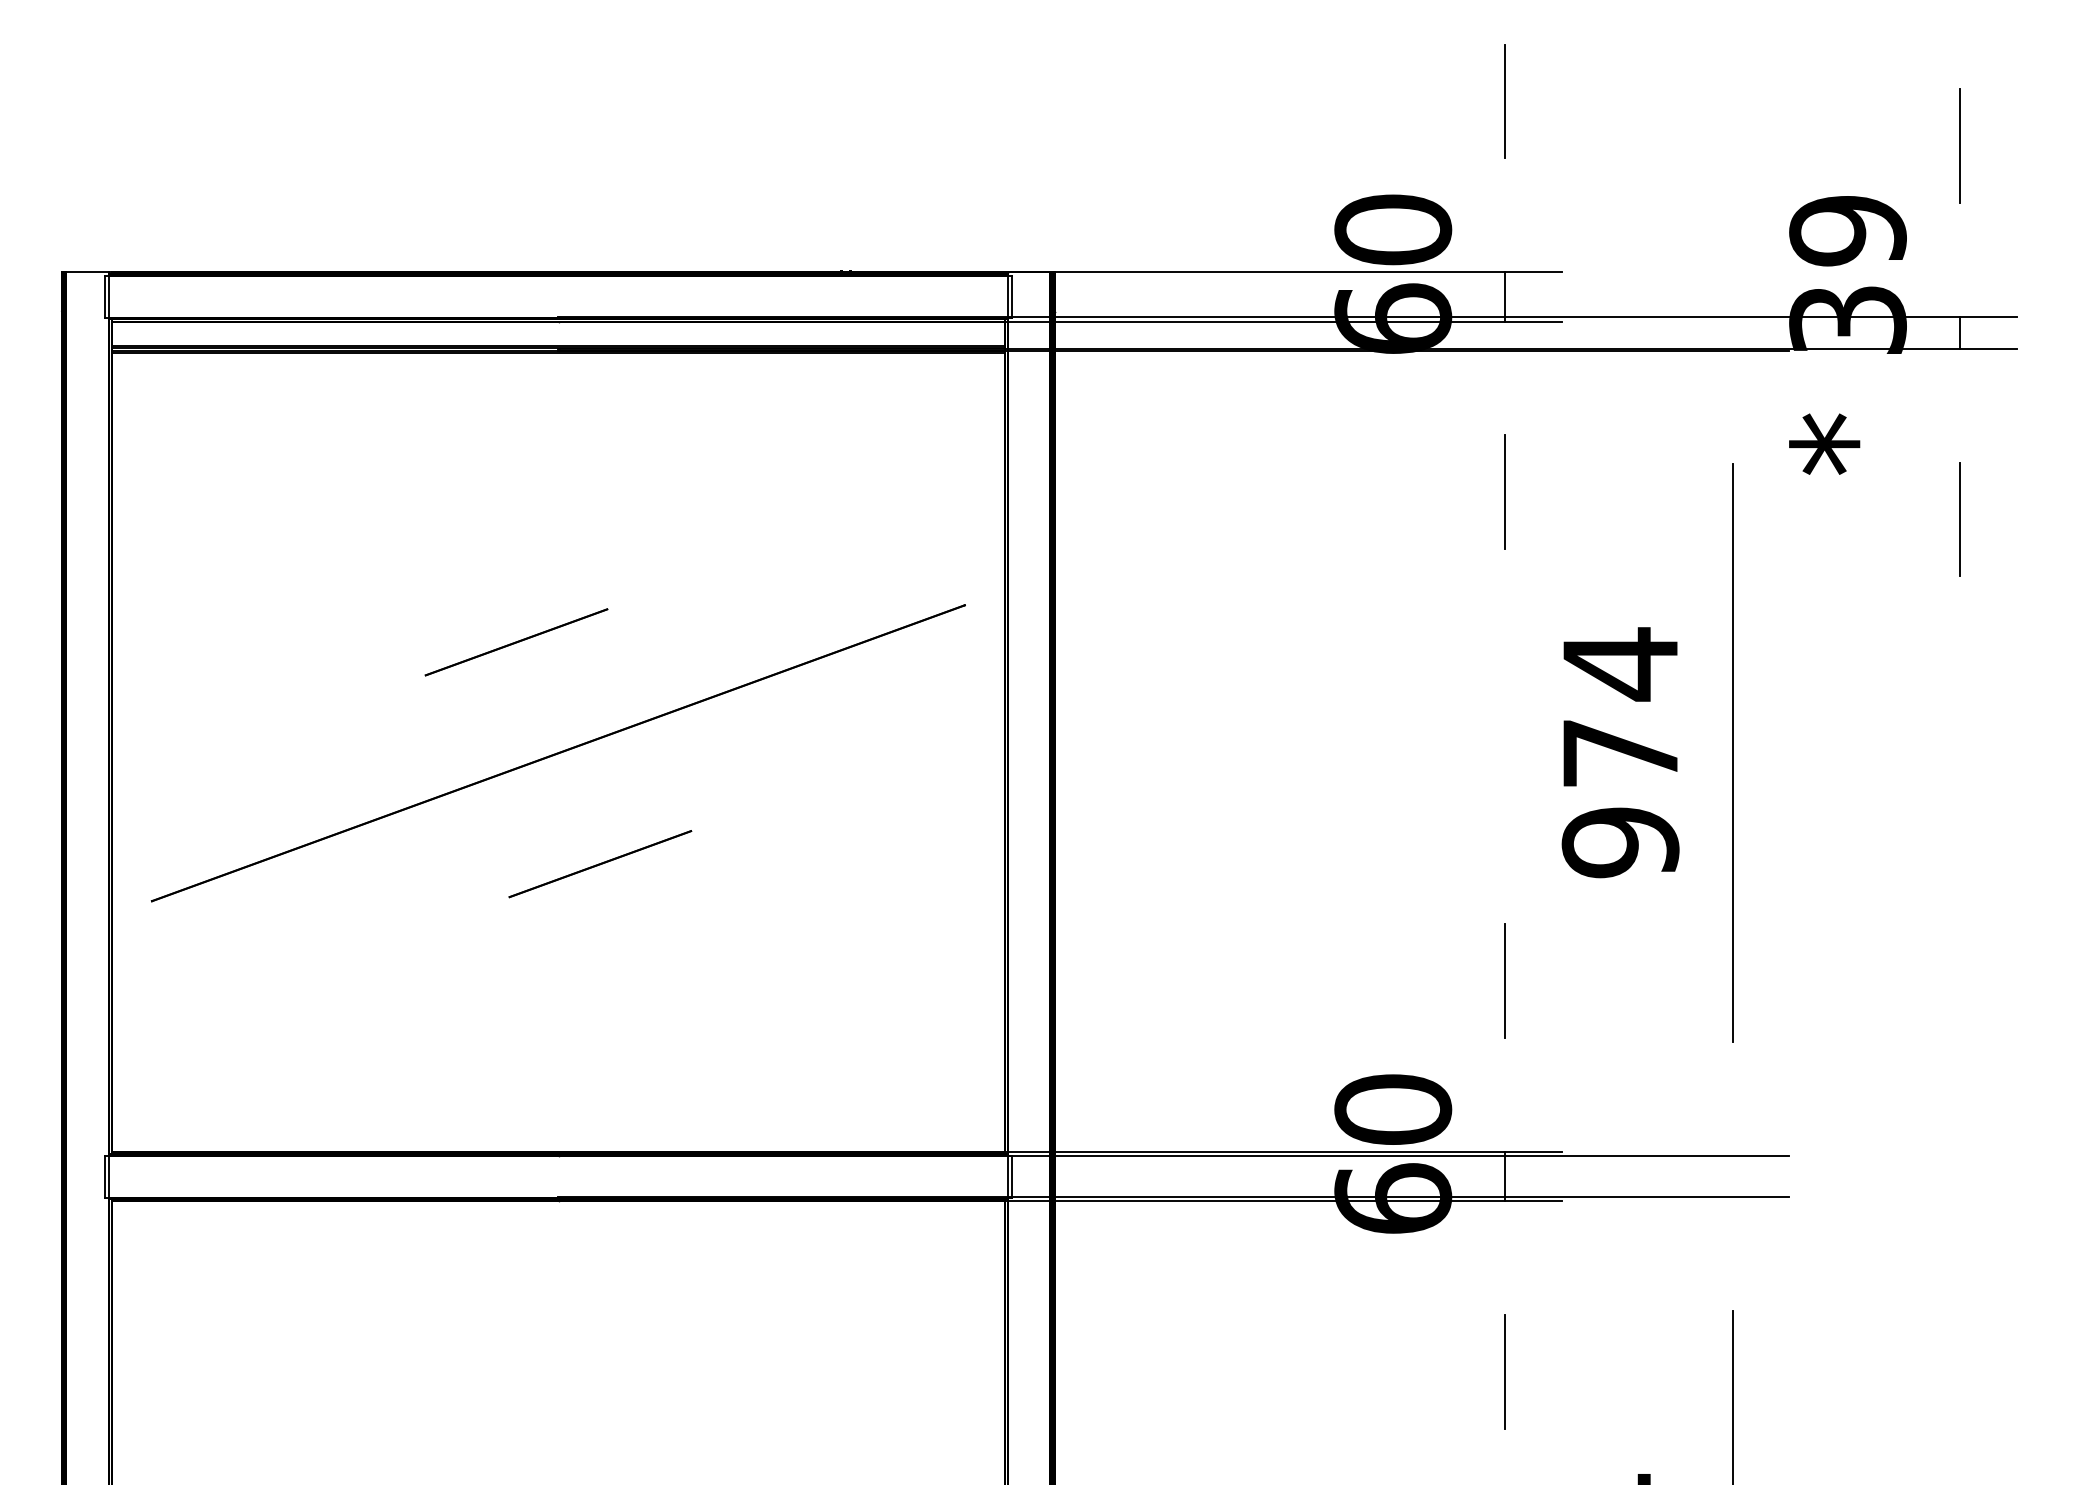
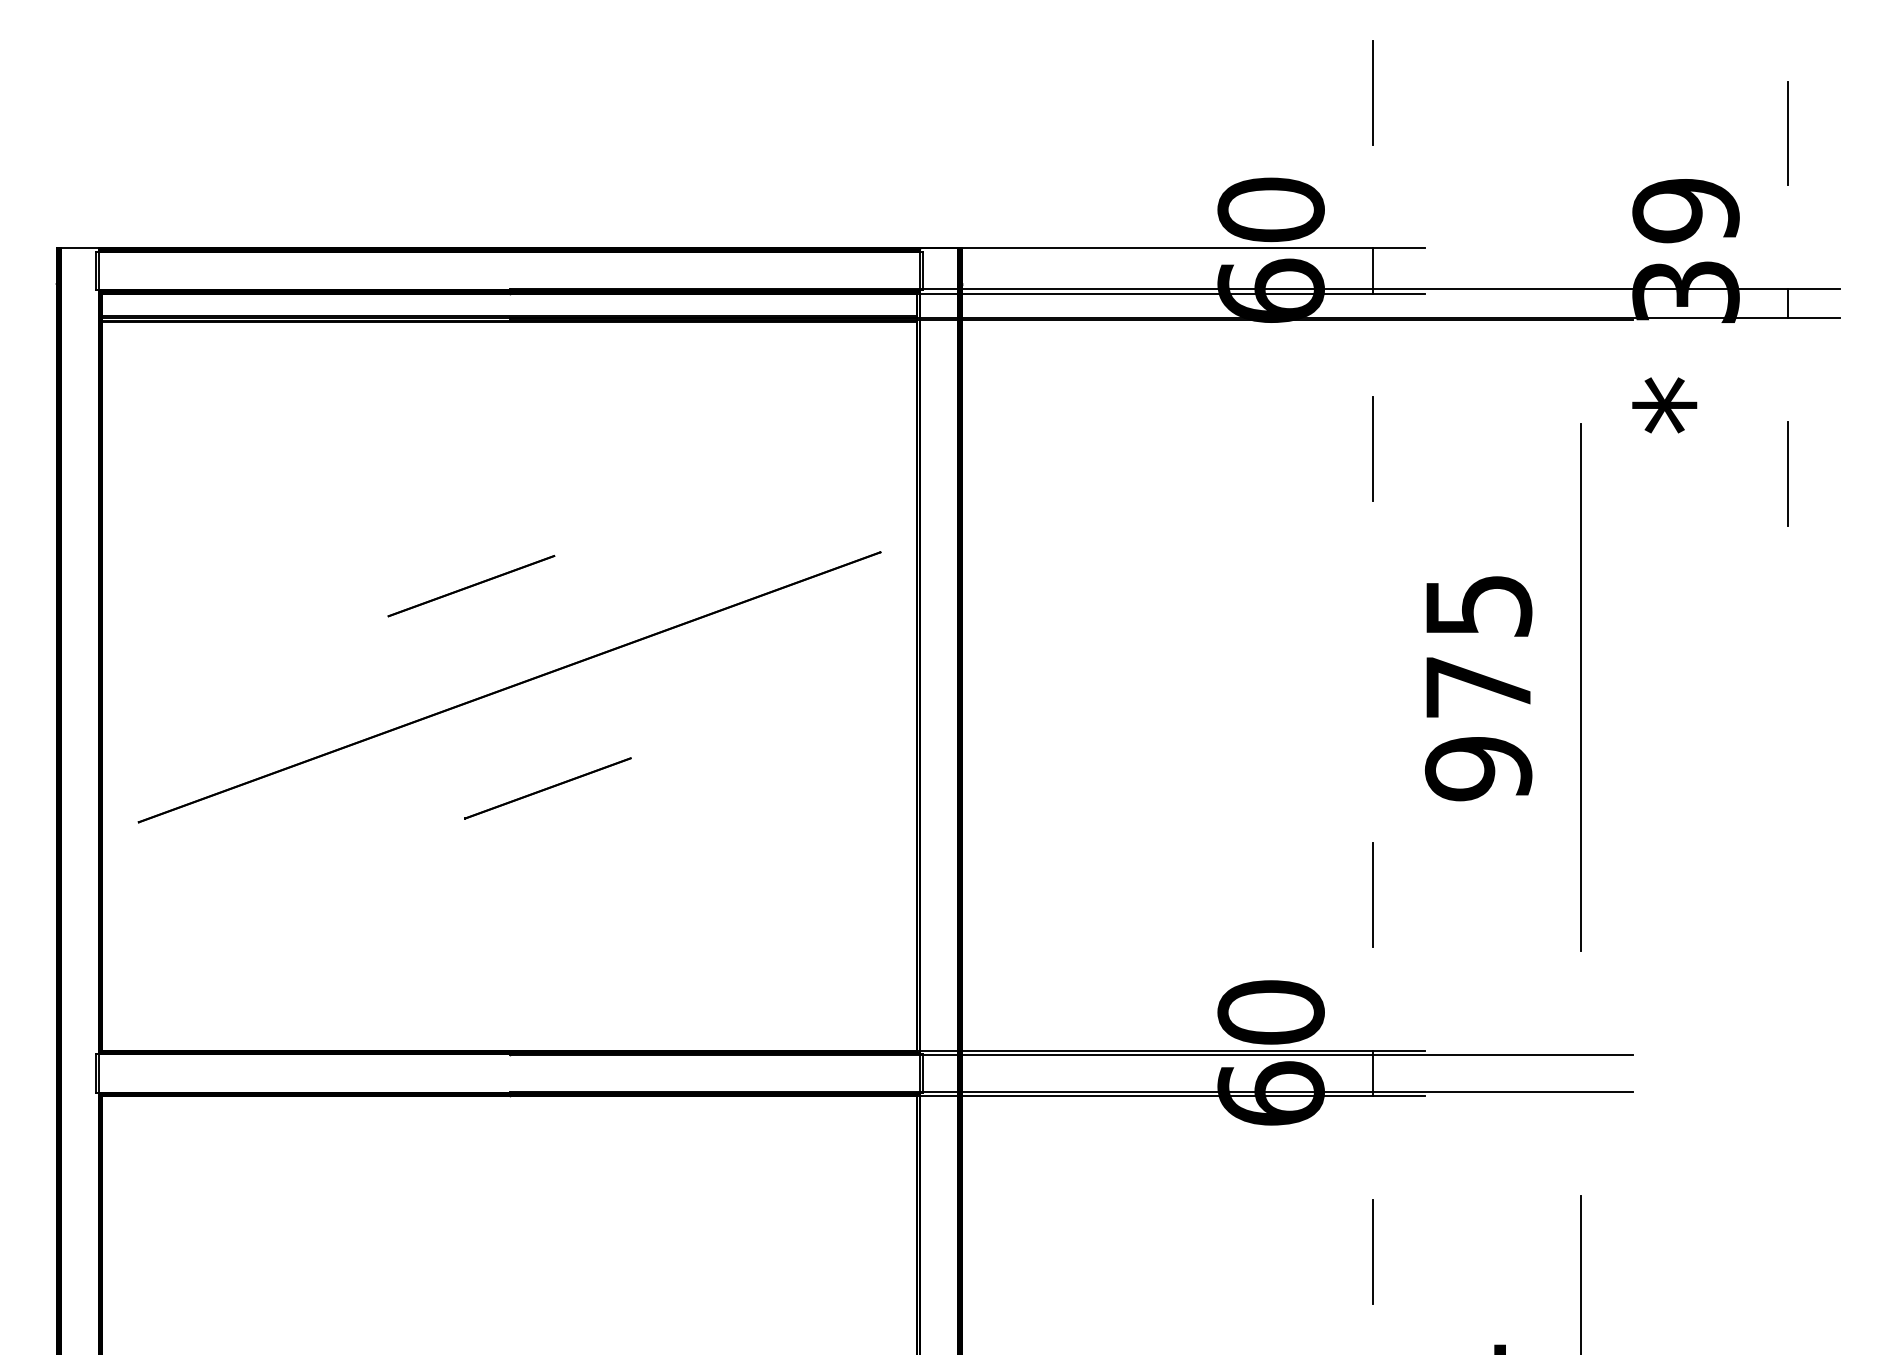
text: (1621, 664) -> (1479, 606), 974 -> 975

